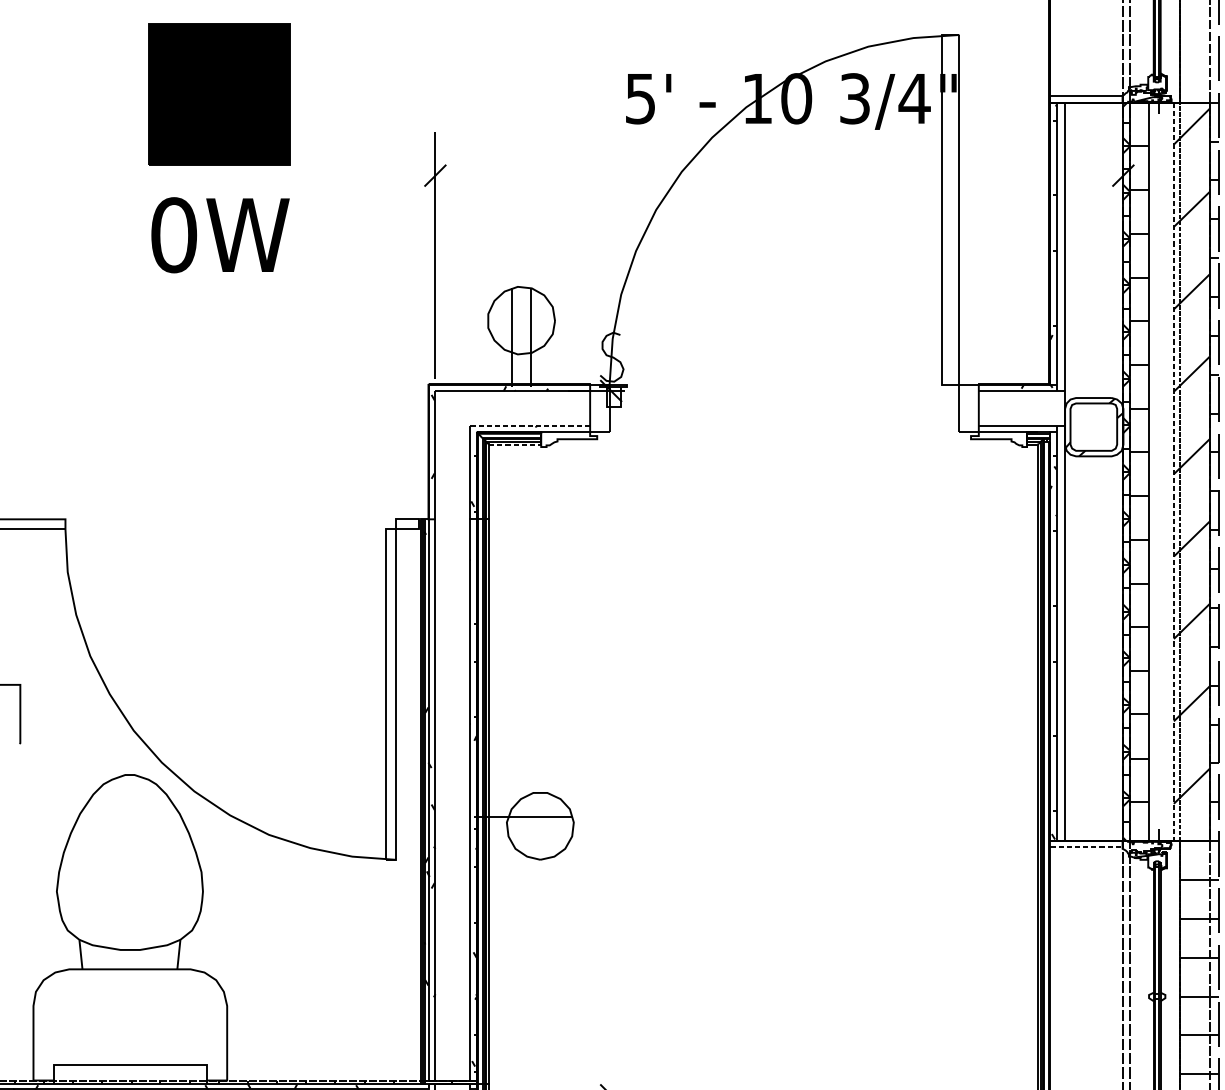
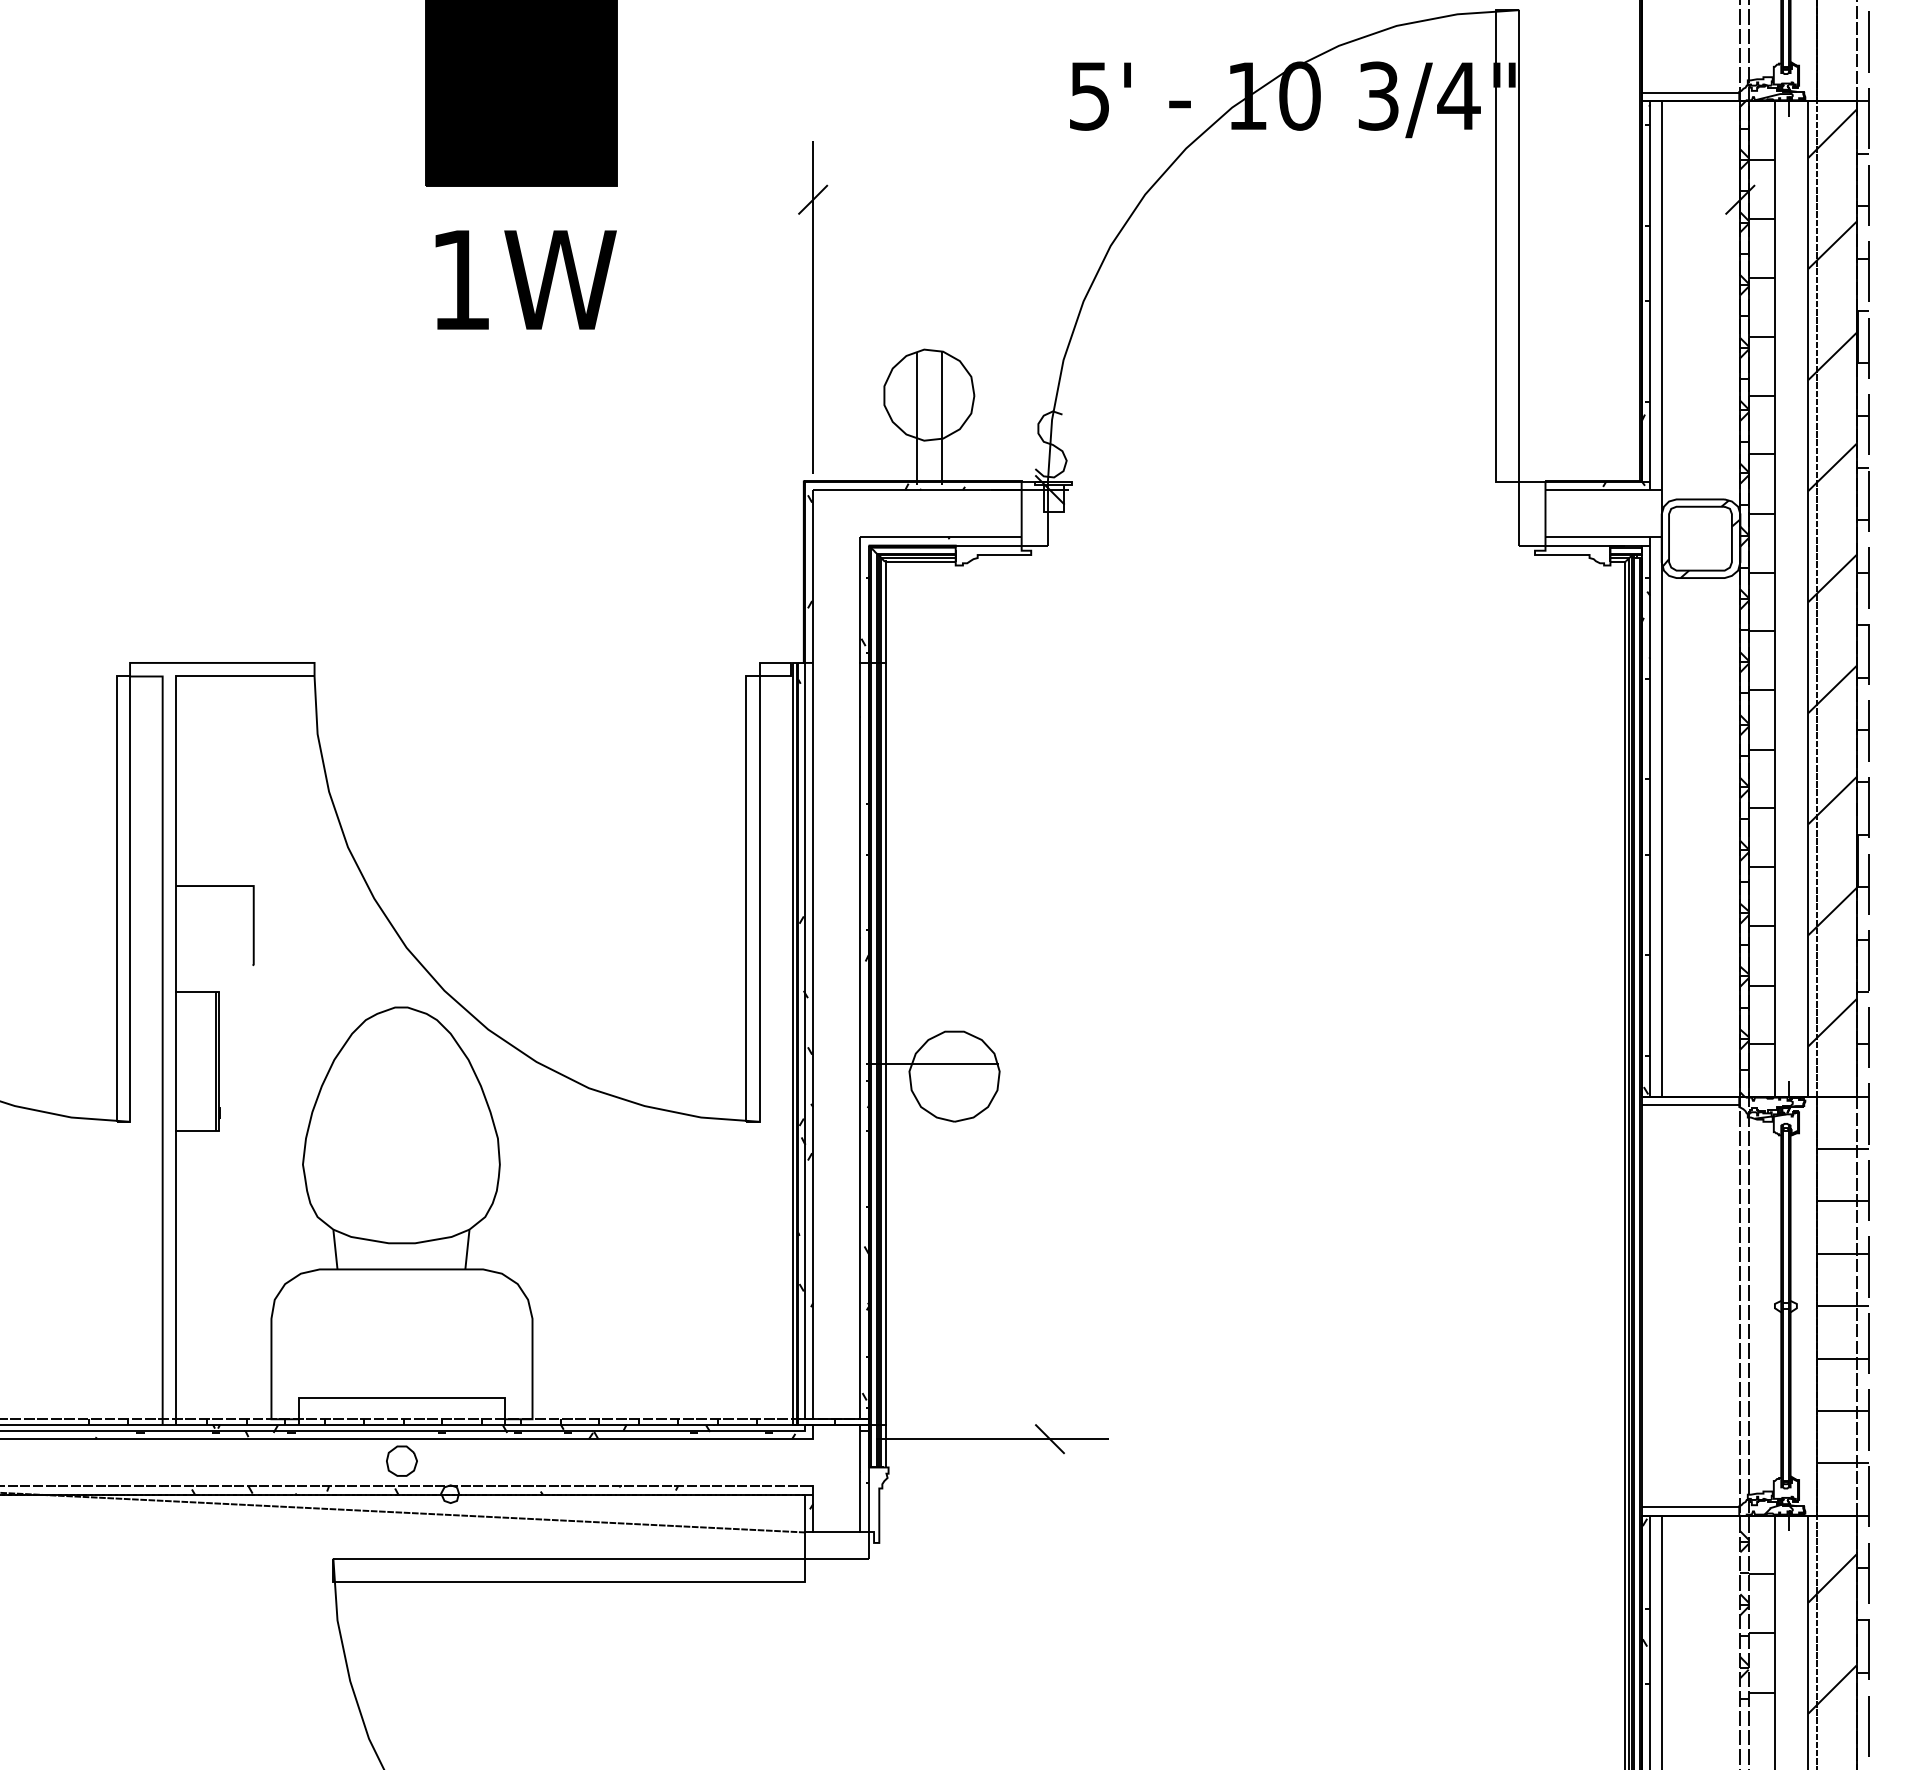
text: (173, 234) -> (460, 279), 0W -> 1W
line: (530, 426) -> (941, 537), dashed -> solid
line: (515, 444) -> (921, 562), dashed -> solid
line: (1173, 472) -> (1808, 599), dashed -> solid
line: (1086, 846) -> (1690, 1104), dashed -> solid

